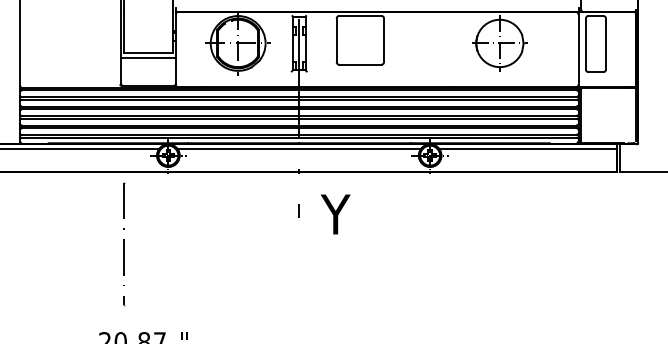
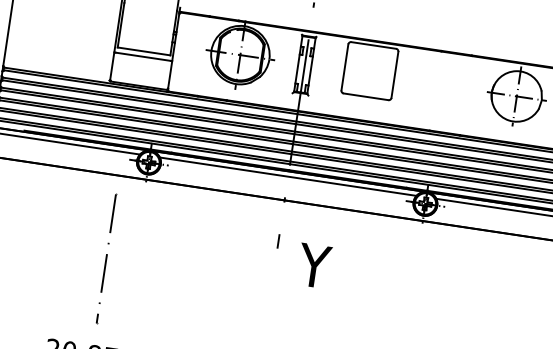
text: (335, 214) -> (313, 265), moved
part: (124, 244) -> (106, 259), moved

